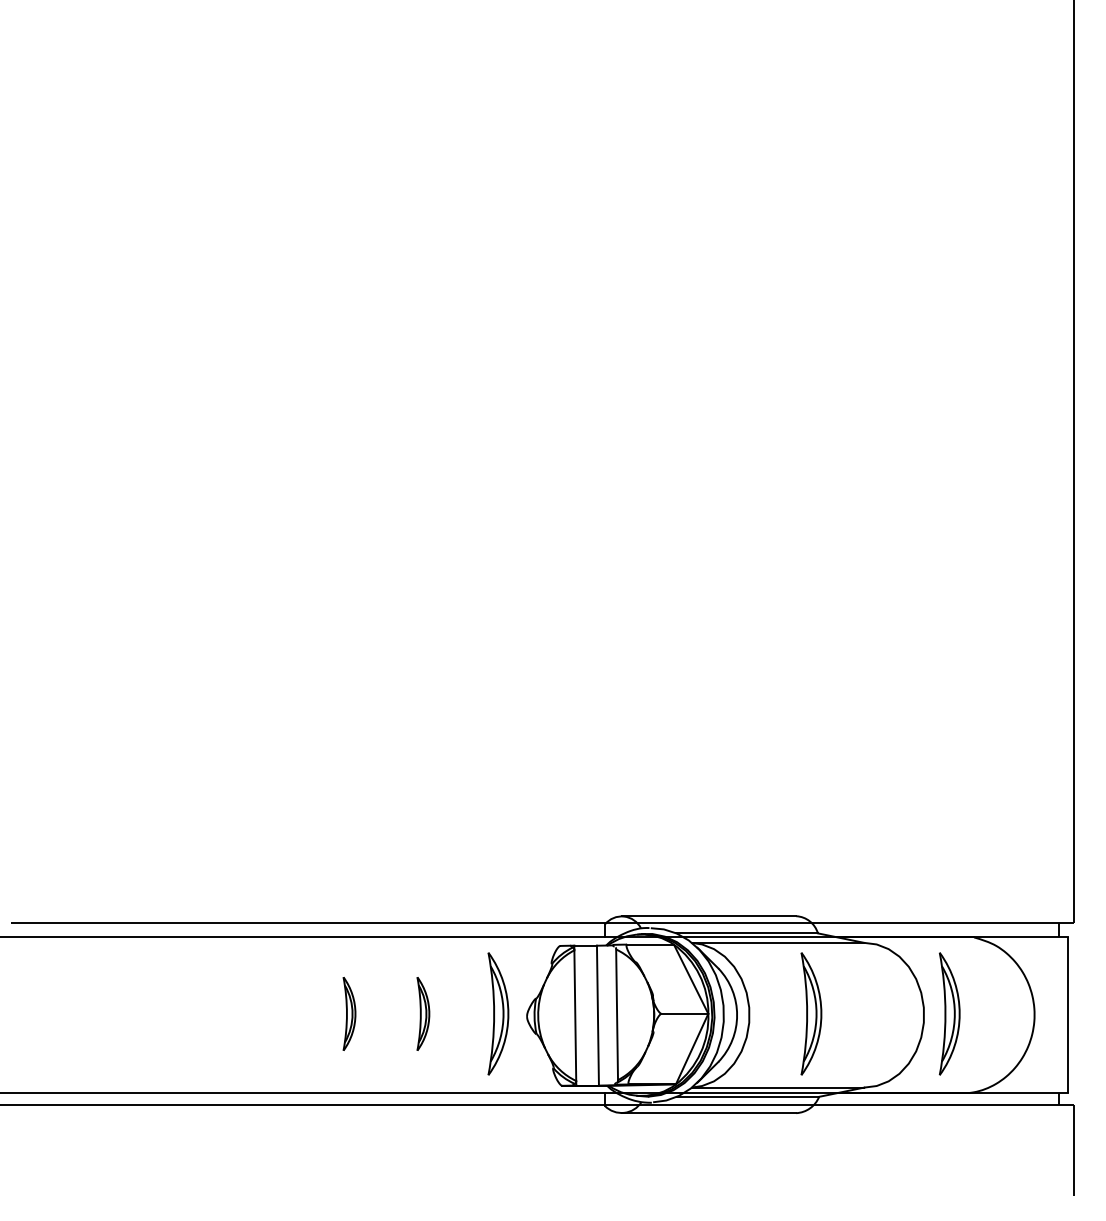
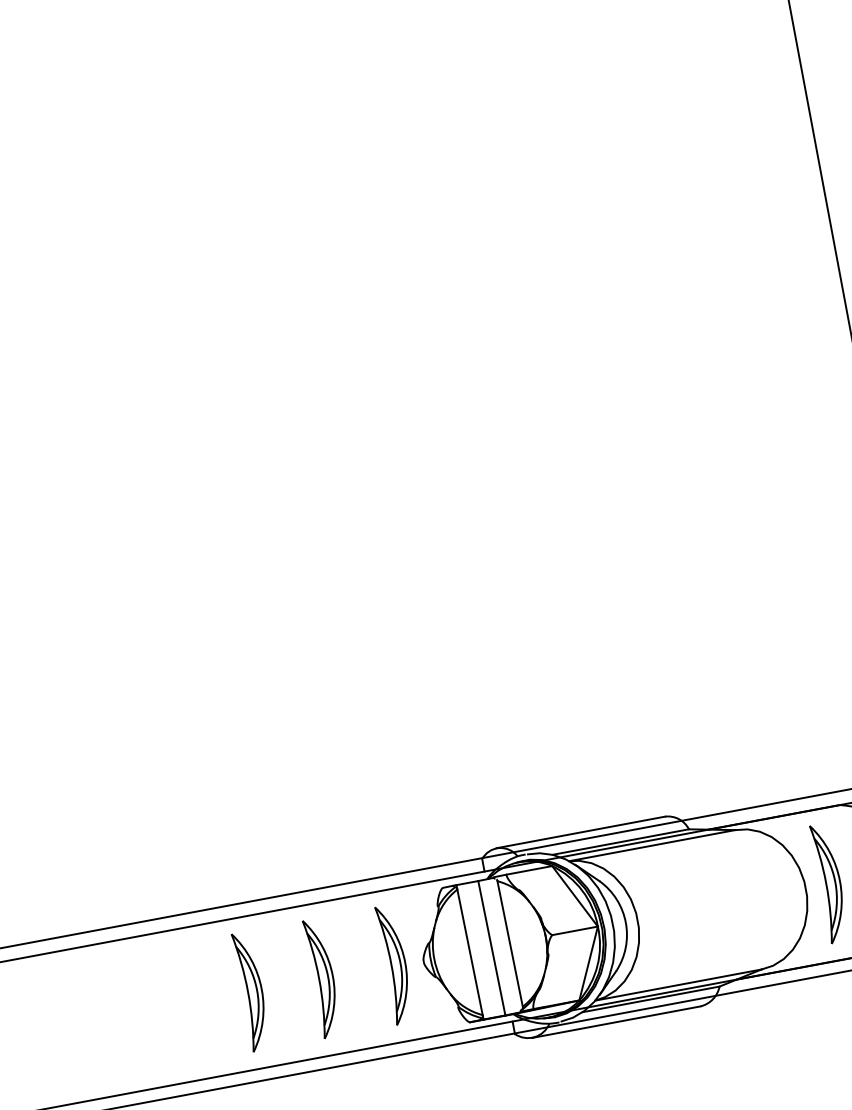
part: (349, 1013) -> (252, 990), size x1.67
part: (423, 1013) -> (323, 977), size x1.67
part: (811, 1013) -> (697, 907), removed

